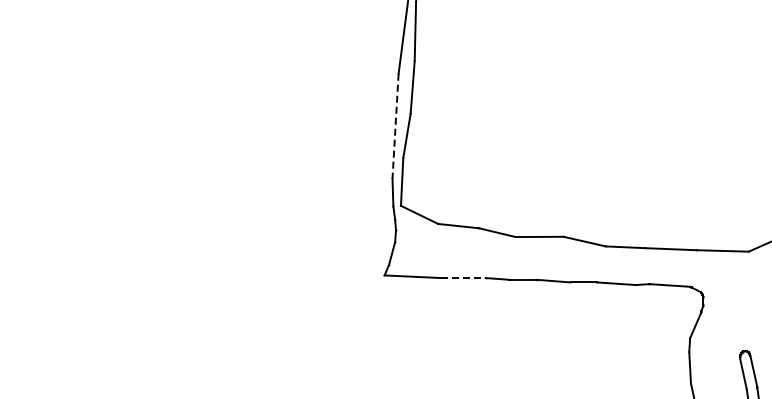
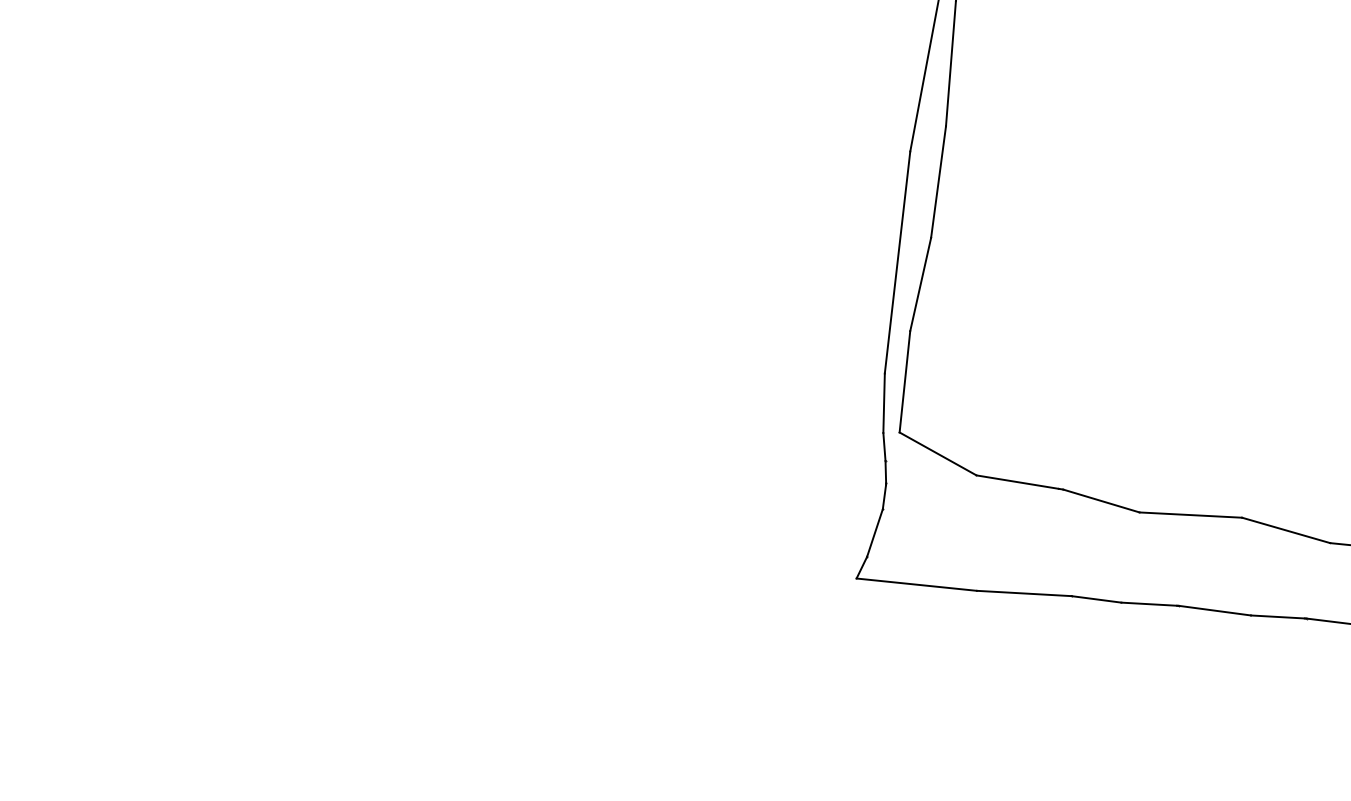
line: (395, 126) -> (897, 263), dashed -> solid
line: (464, 278) -> (1026, 594), dashed -> solid

